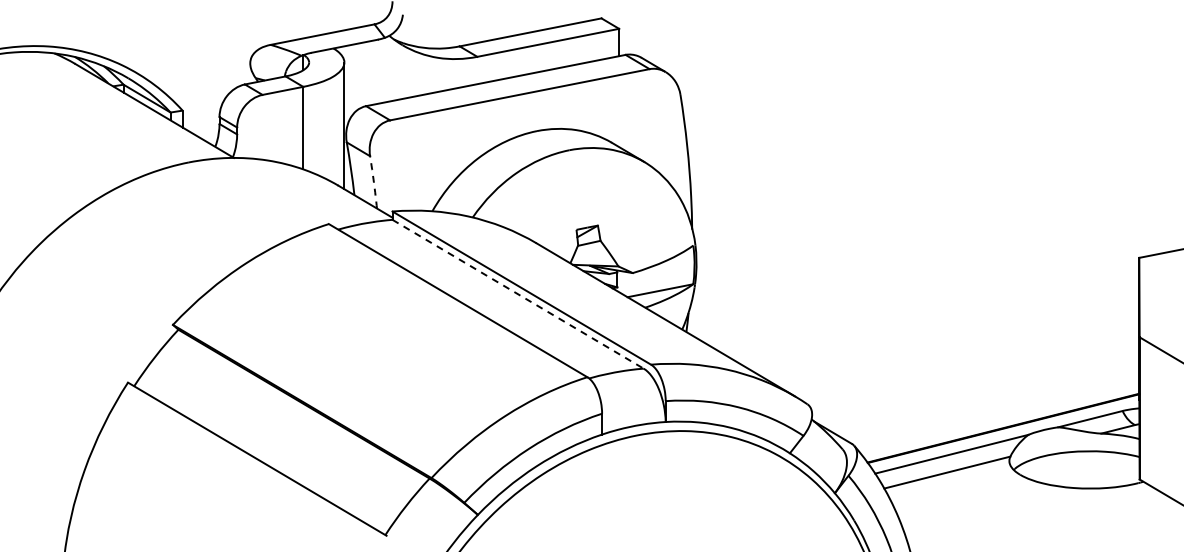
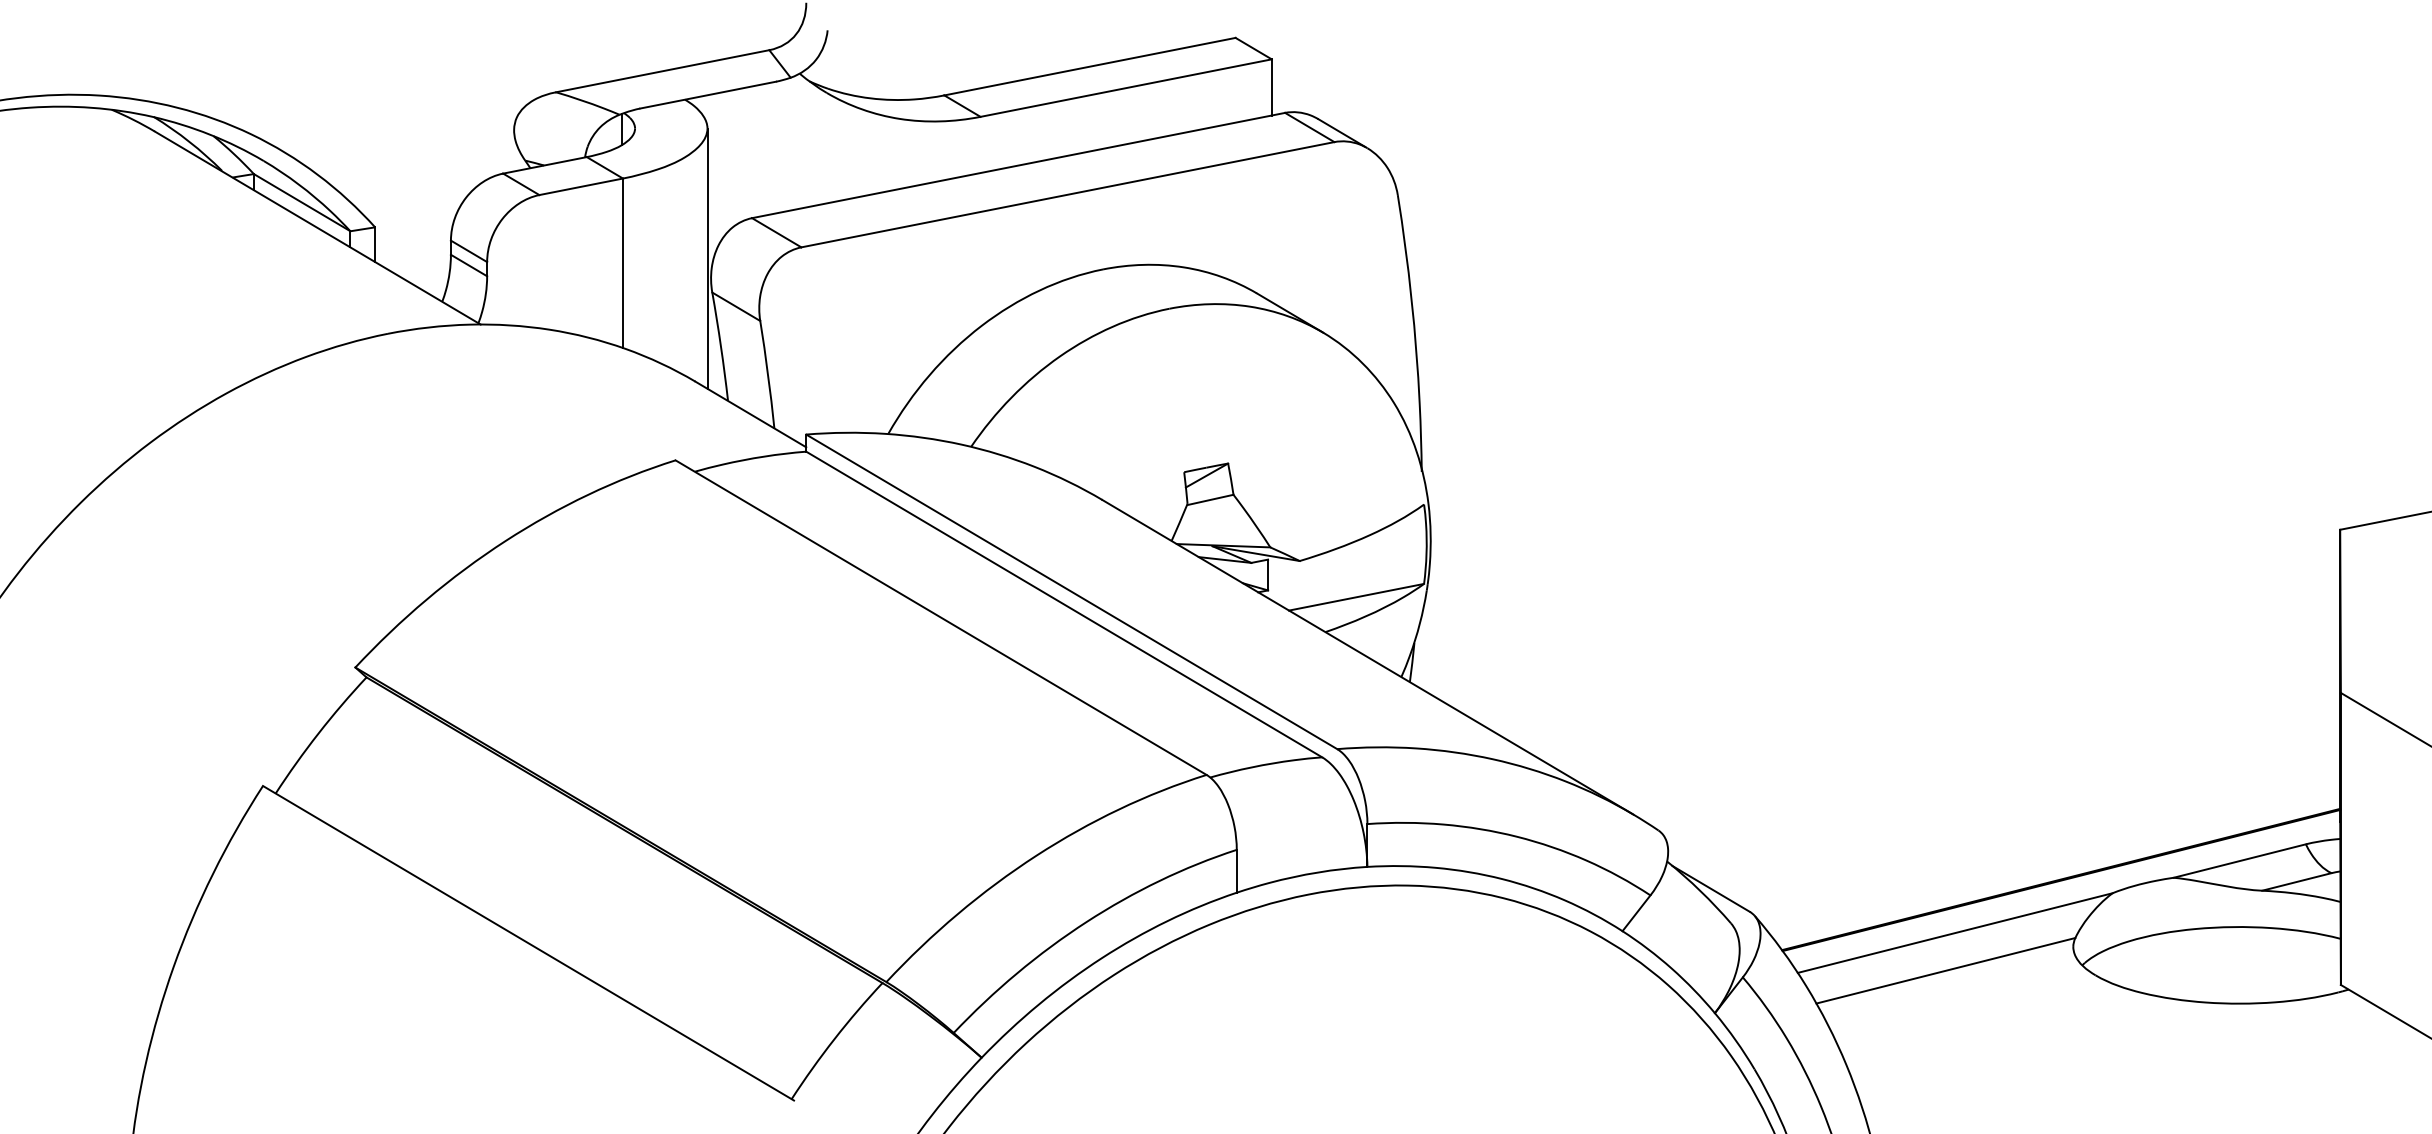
arc: (373, 182) -> (767, 374), dashed -> solid
line: (518, 294) -> (1065, 604), dashed -> solid

